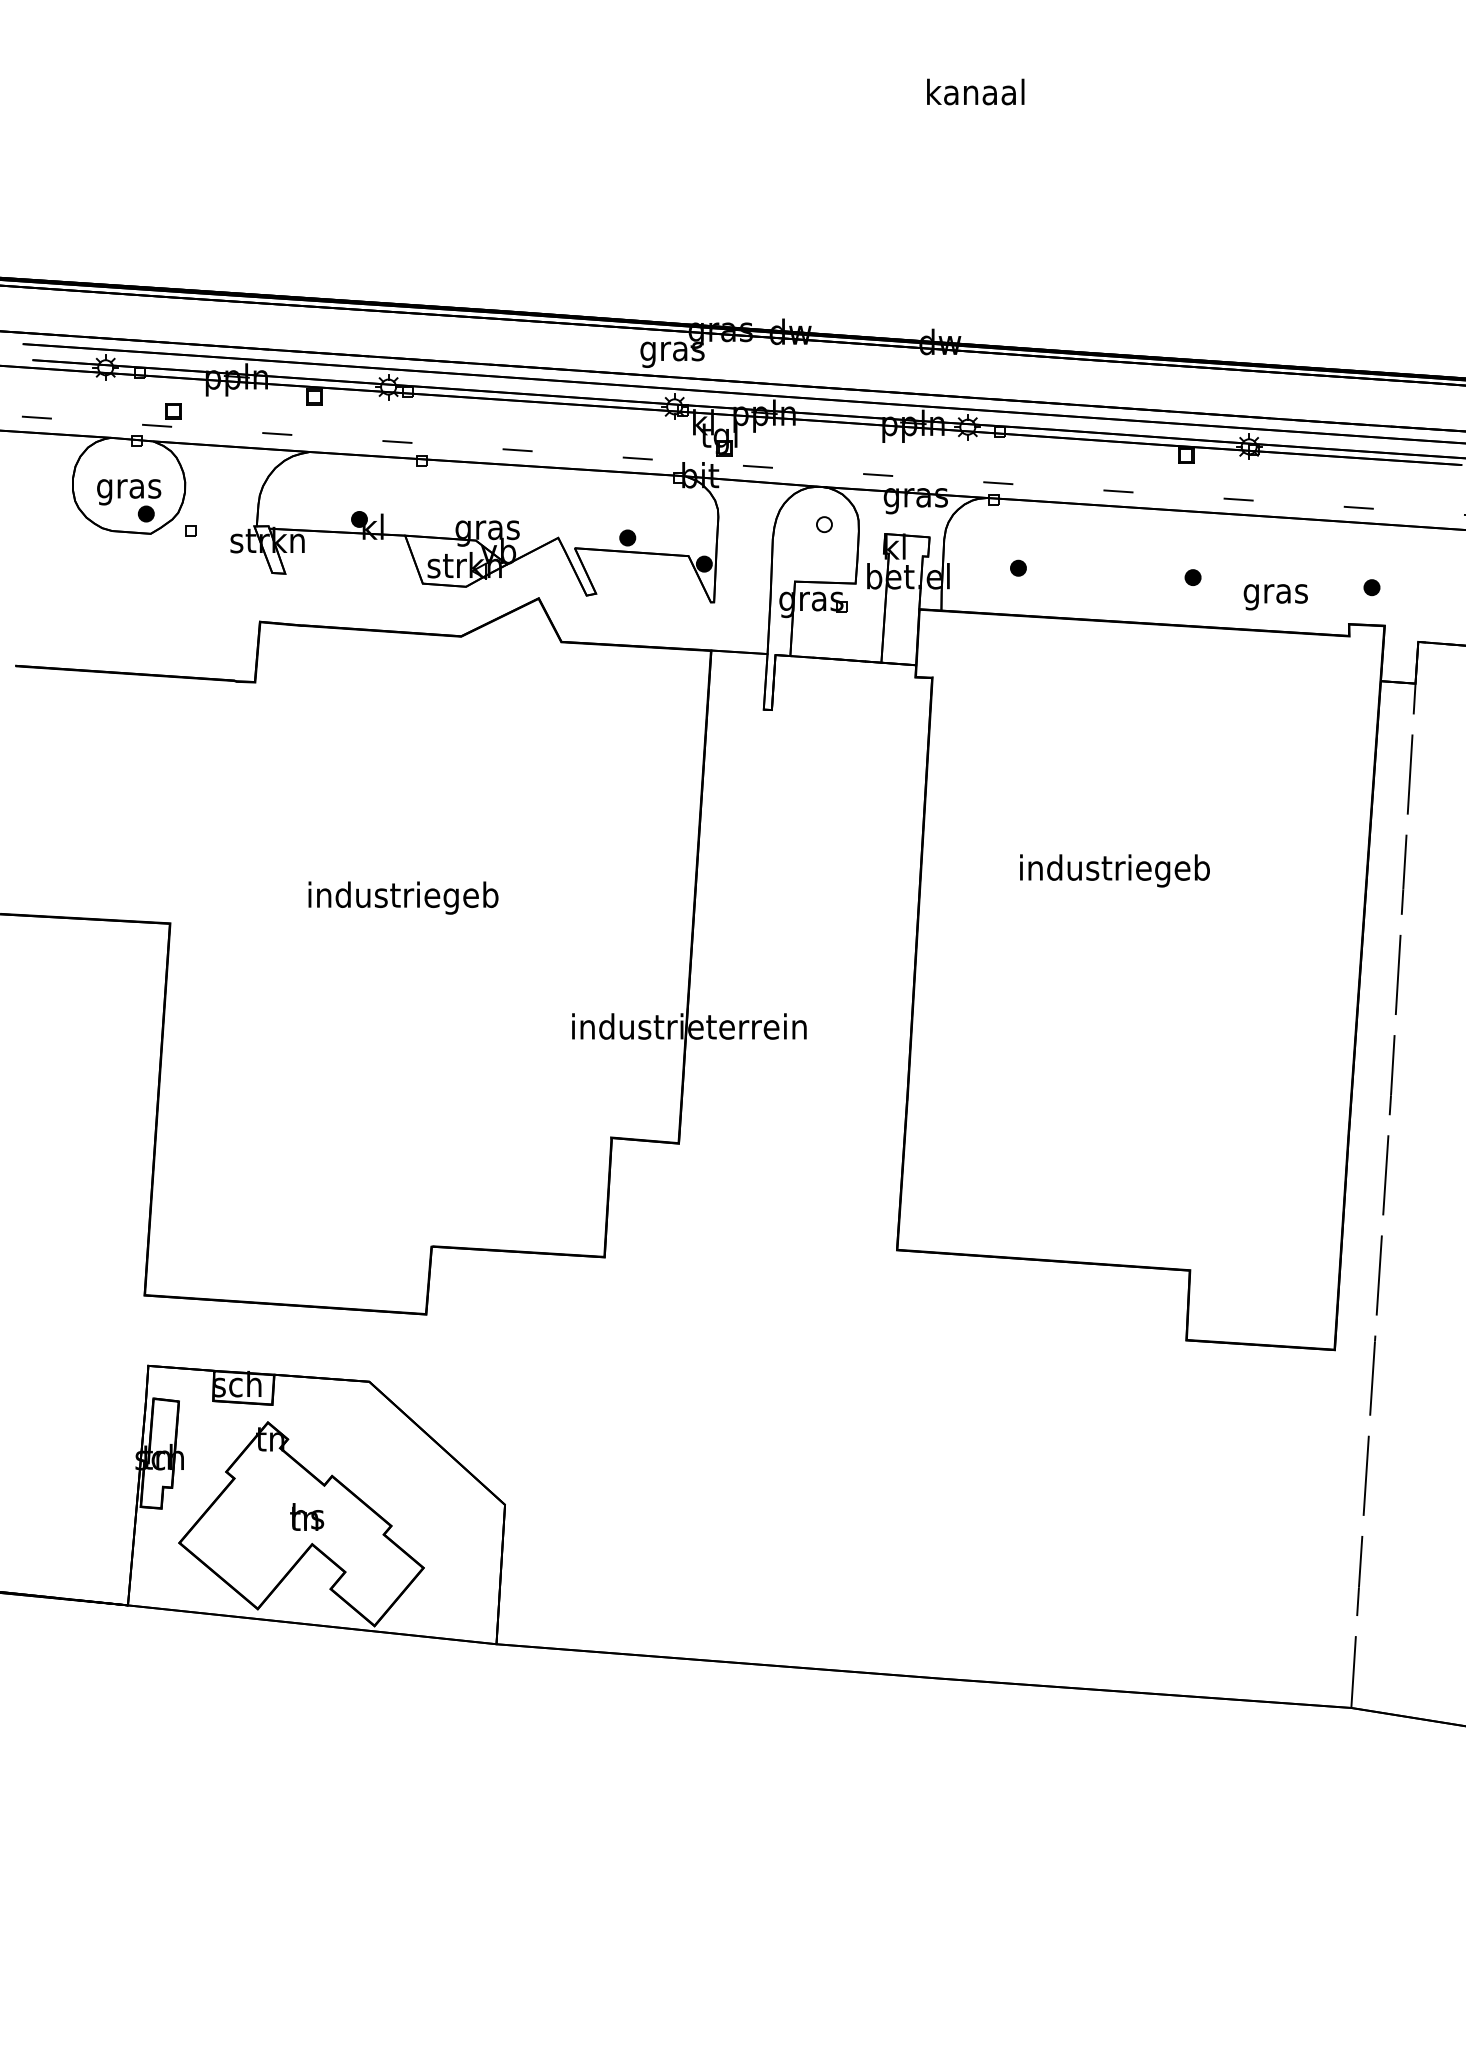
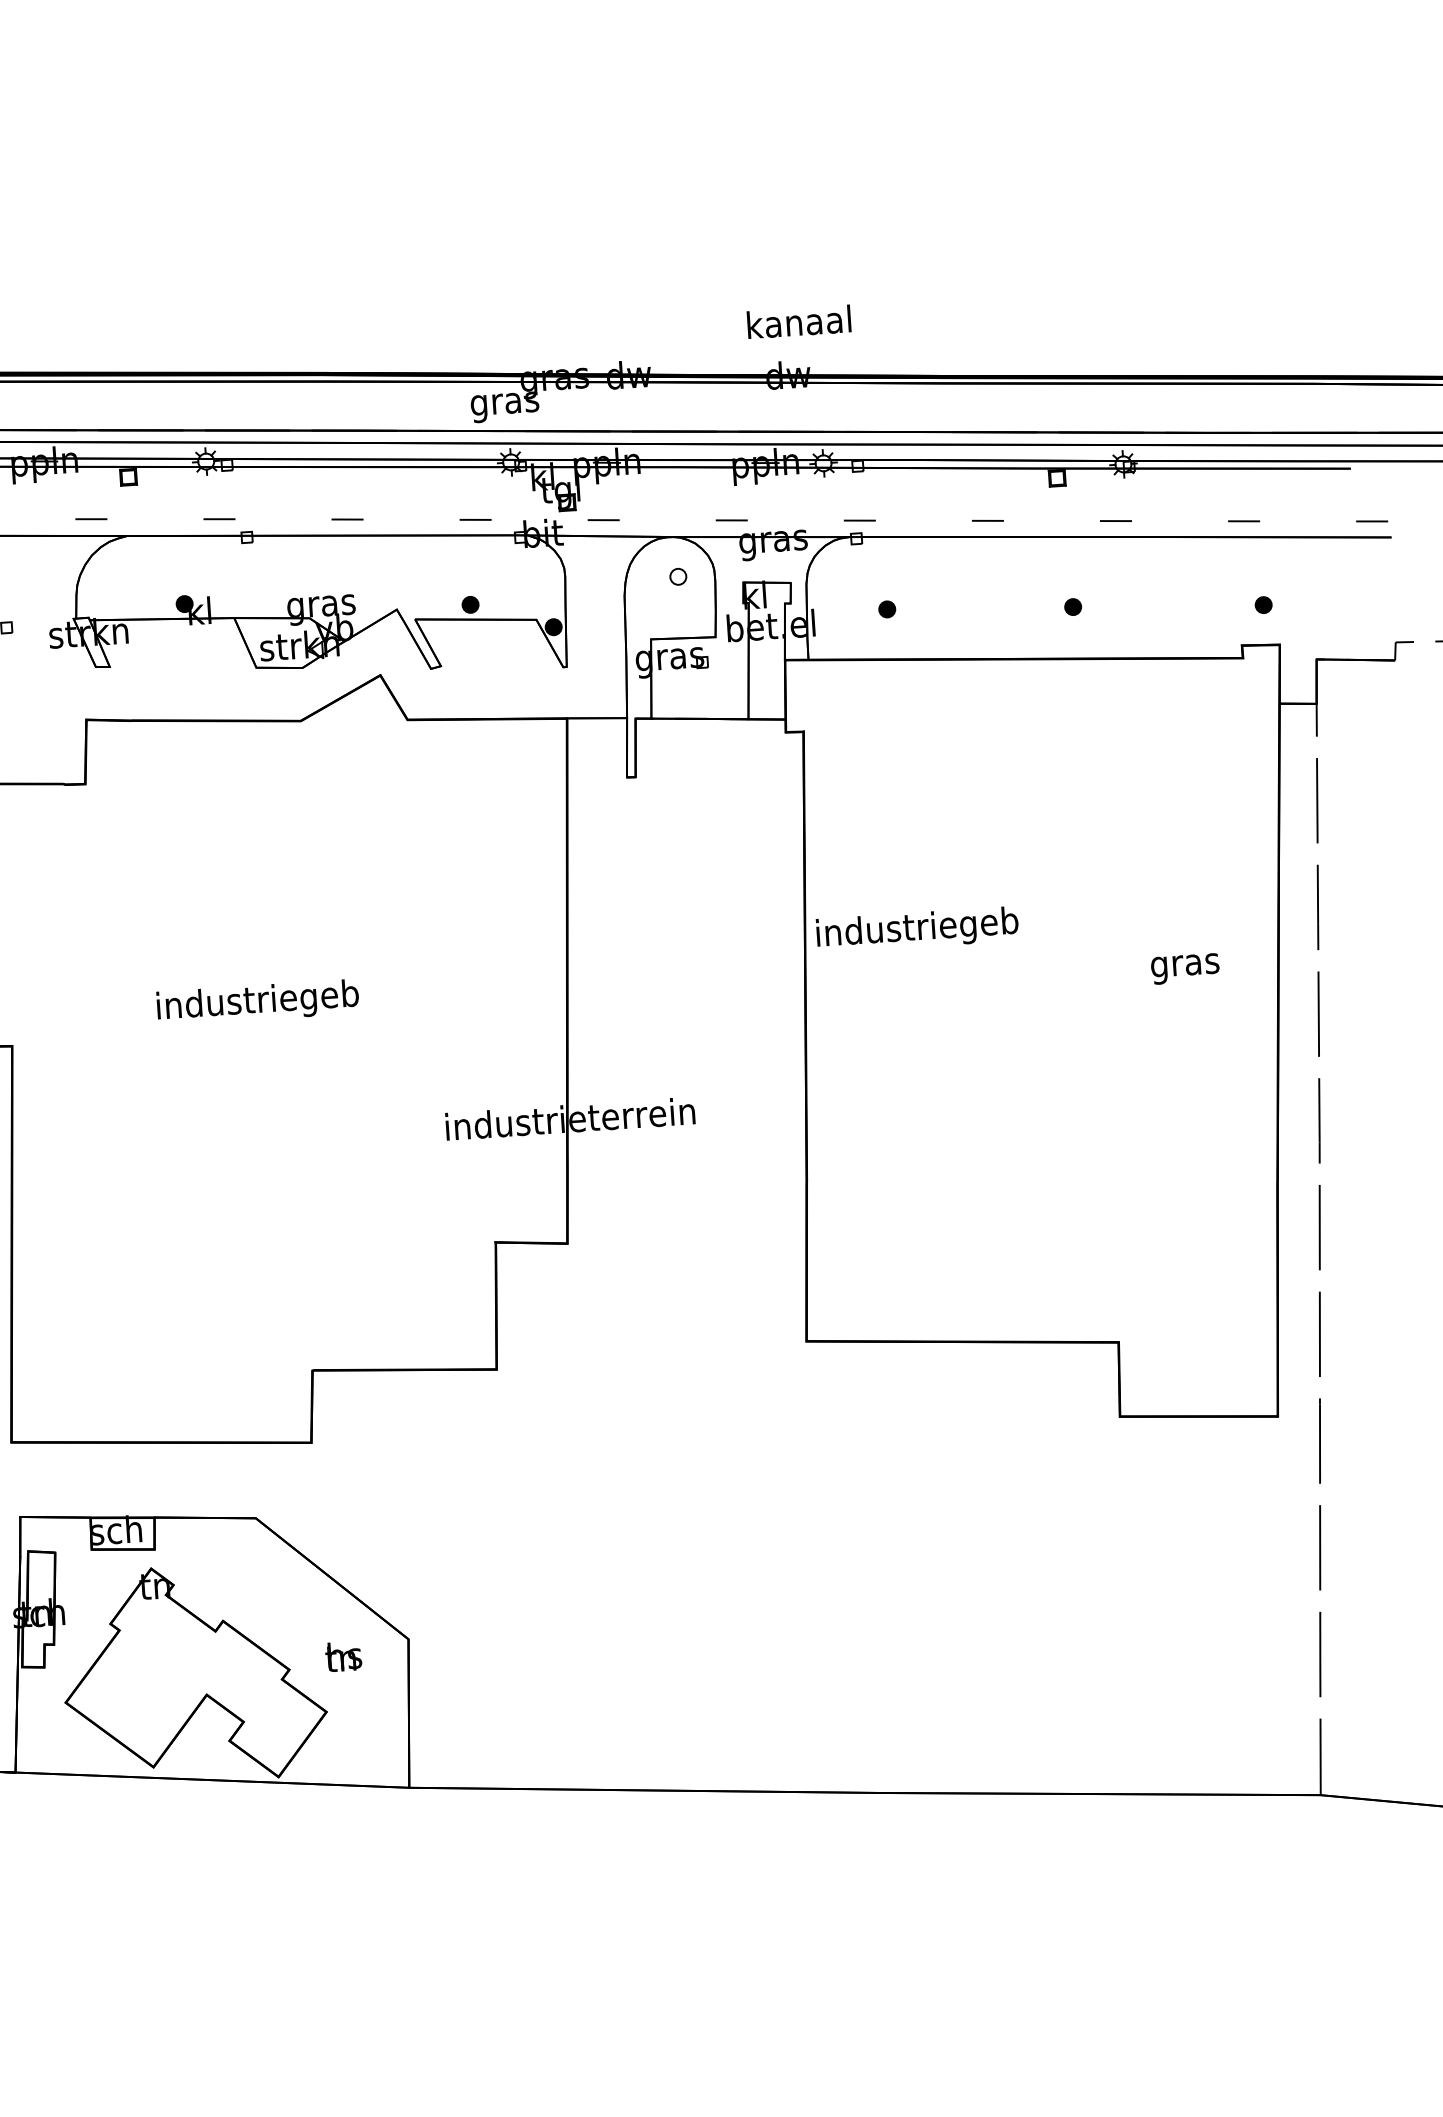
text: (975, 91) -> (798, 321), moved
text: (1275, 597) -> (1185, 969), moved
text: (1114, 870) -> (917, 929), moved
text: (307, 1516) -> (344, 1656), moved

